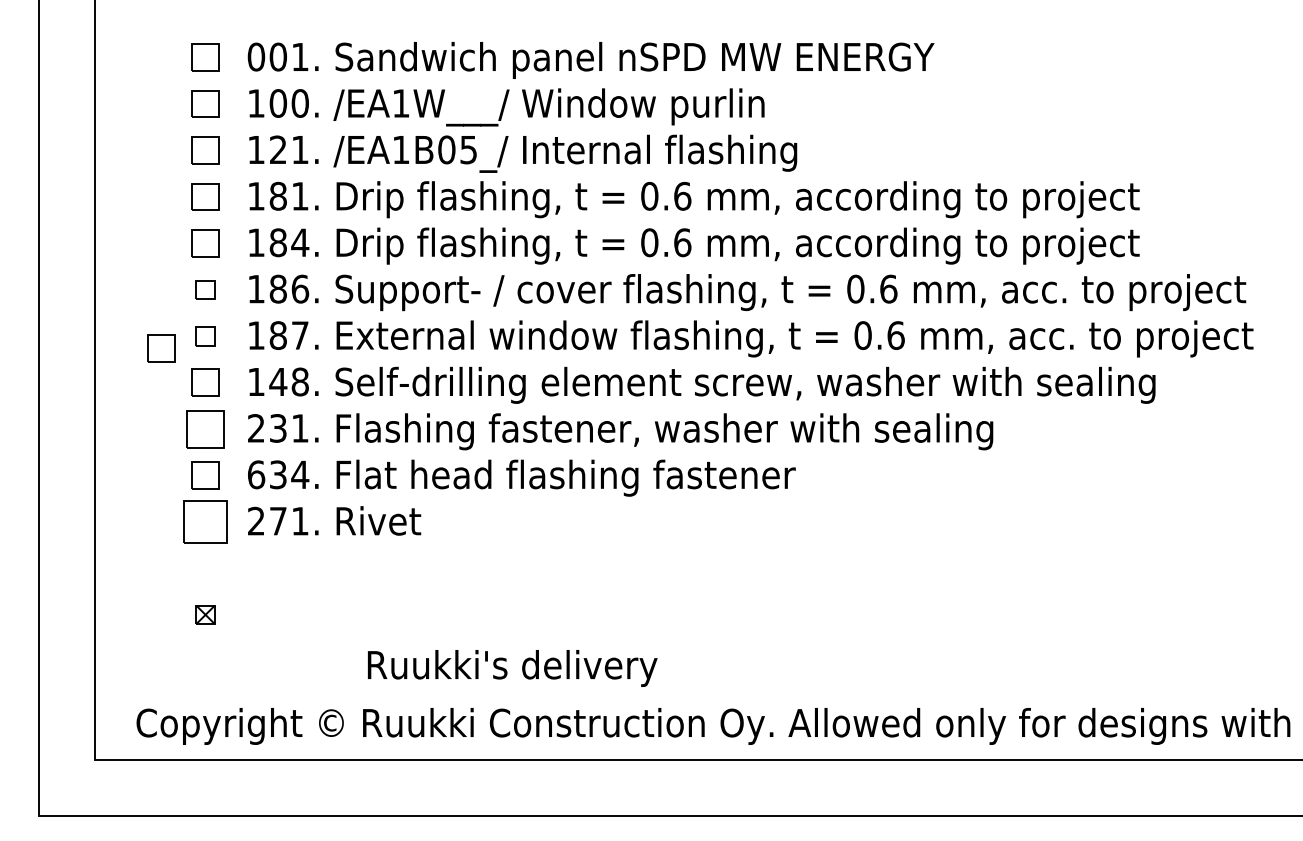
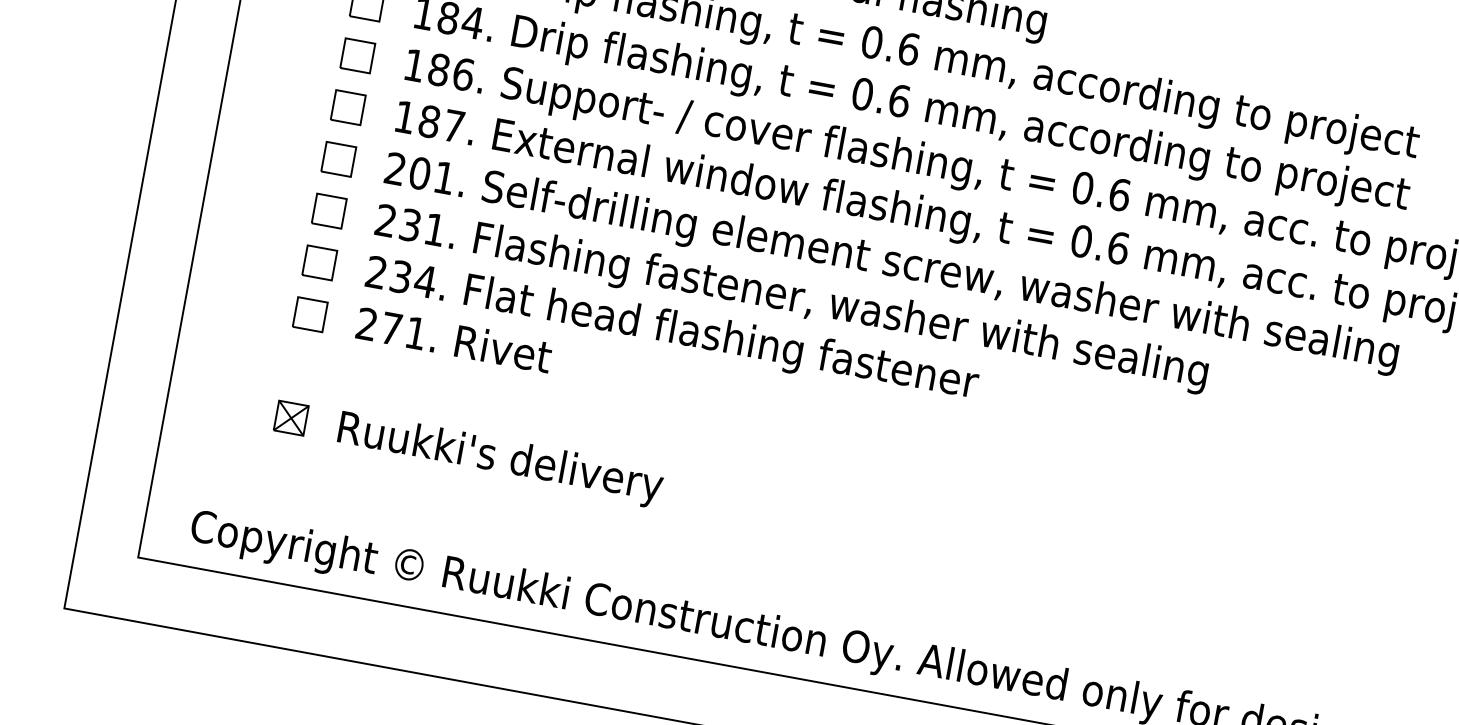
part: (205, 289) -> (357, 55), size x1.43
part: (205, 336) -> (348, 107), size x1.43
part: (161, 348) -> (296, 112), removed
text: (278, 381) -> (420, 172), 148. -> 201.
part: (205, 428) -> (329, 210), size x0.71
text: (256, 474) -> (376, 272), 634. -> 234.
part: (205, 521) -> (310, 314), size x0.62
part: (205, 614) -> (291, 417), size x1.43
text: (512, 668) -> (500, 459), moved

